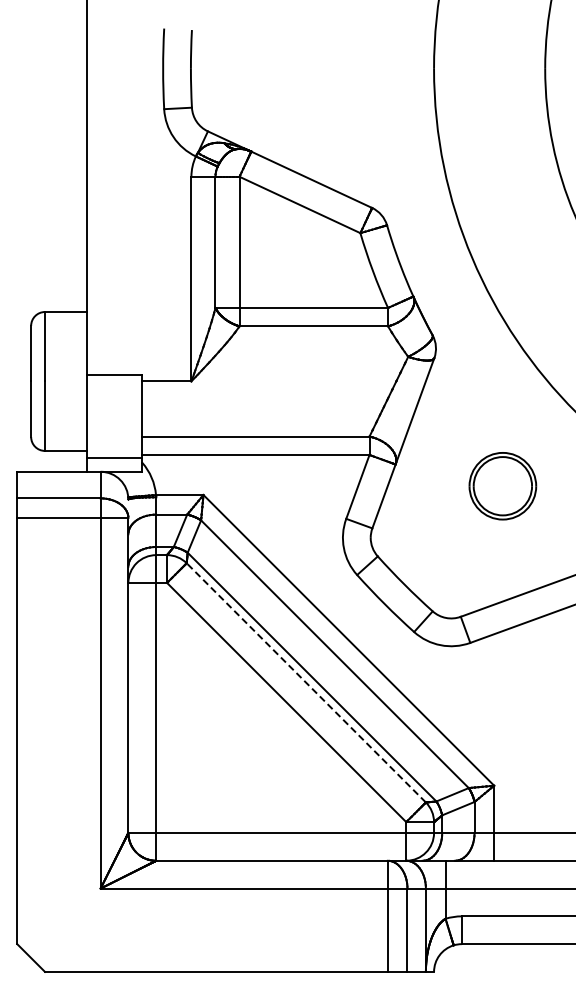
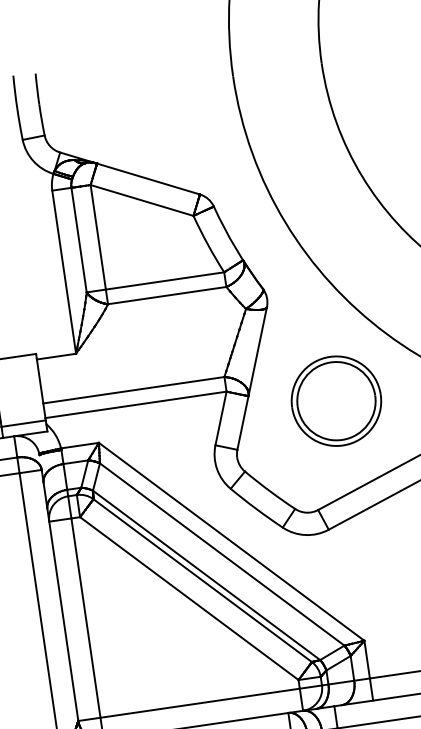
part: (502, 485) -> (336, 400), size x1.67
line: (305, 682) -> (202, 580), dashed -> solid

